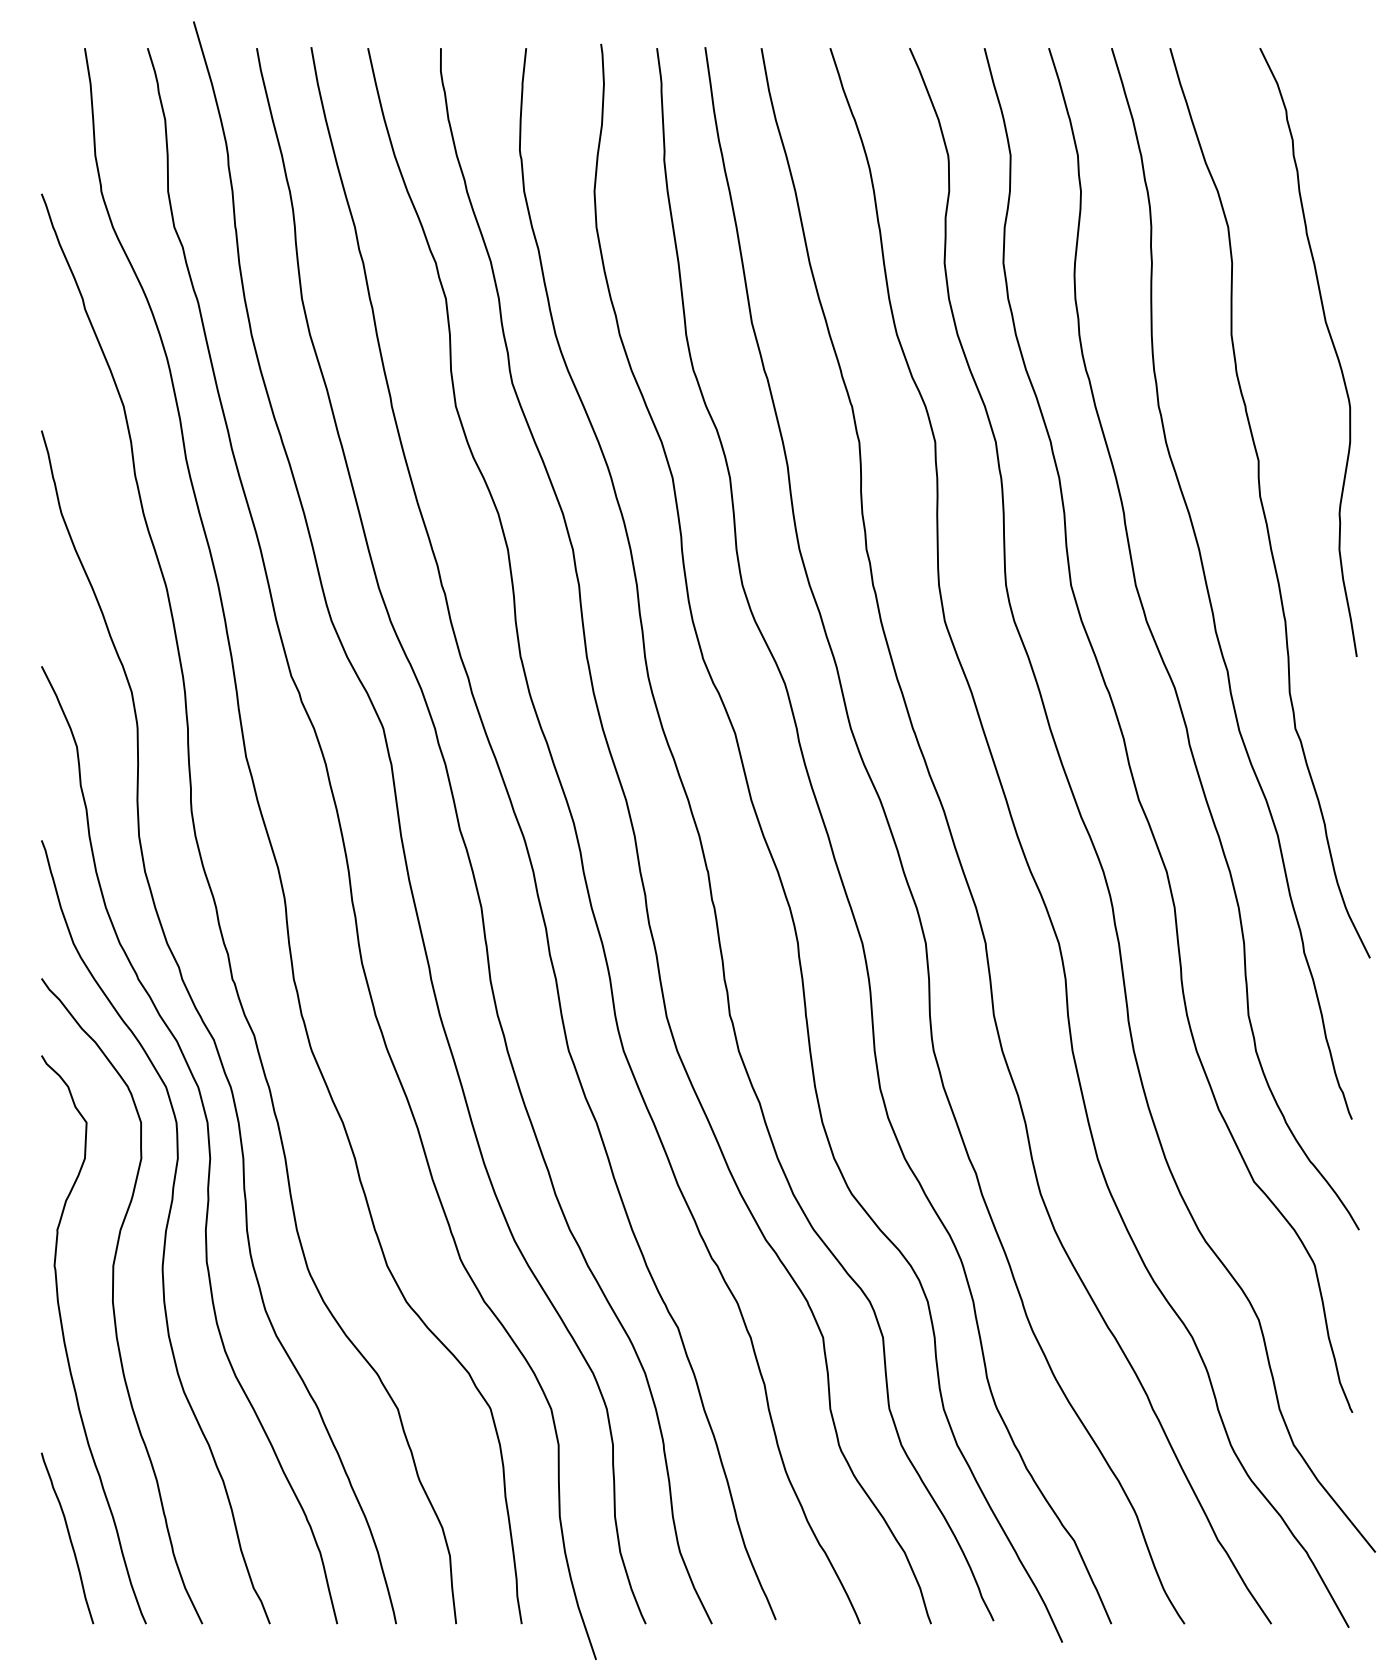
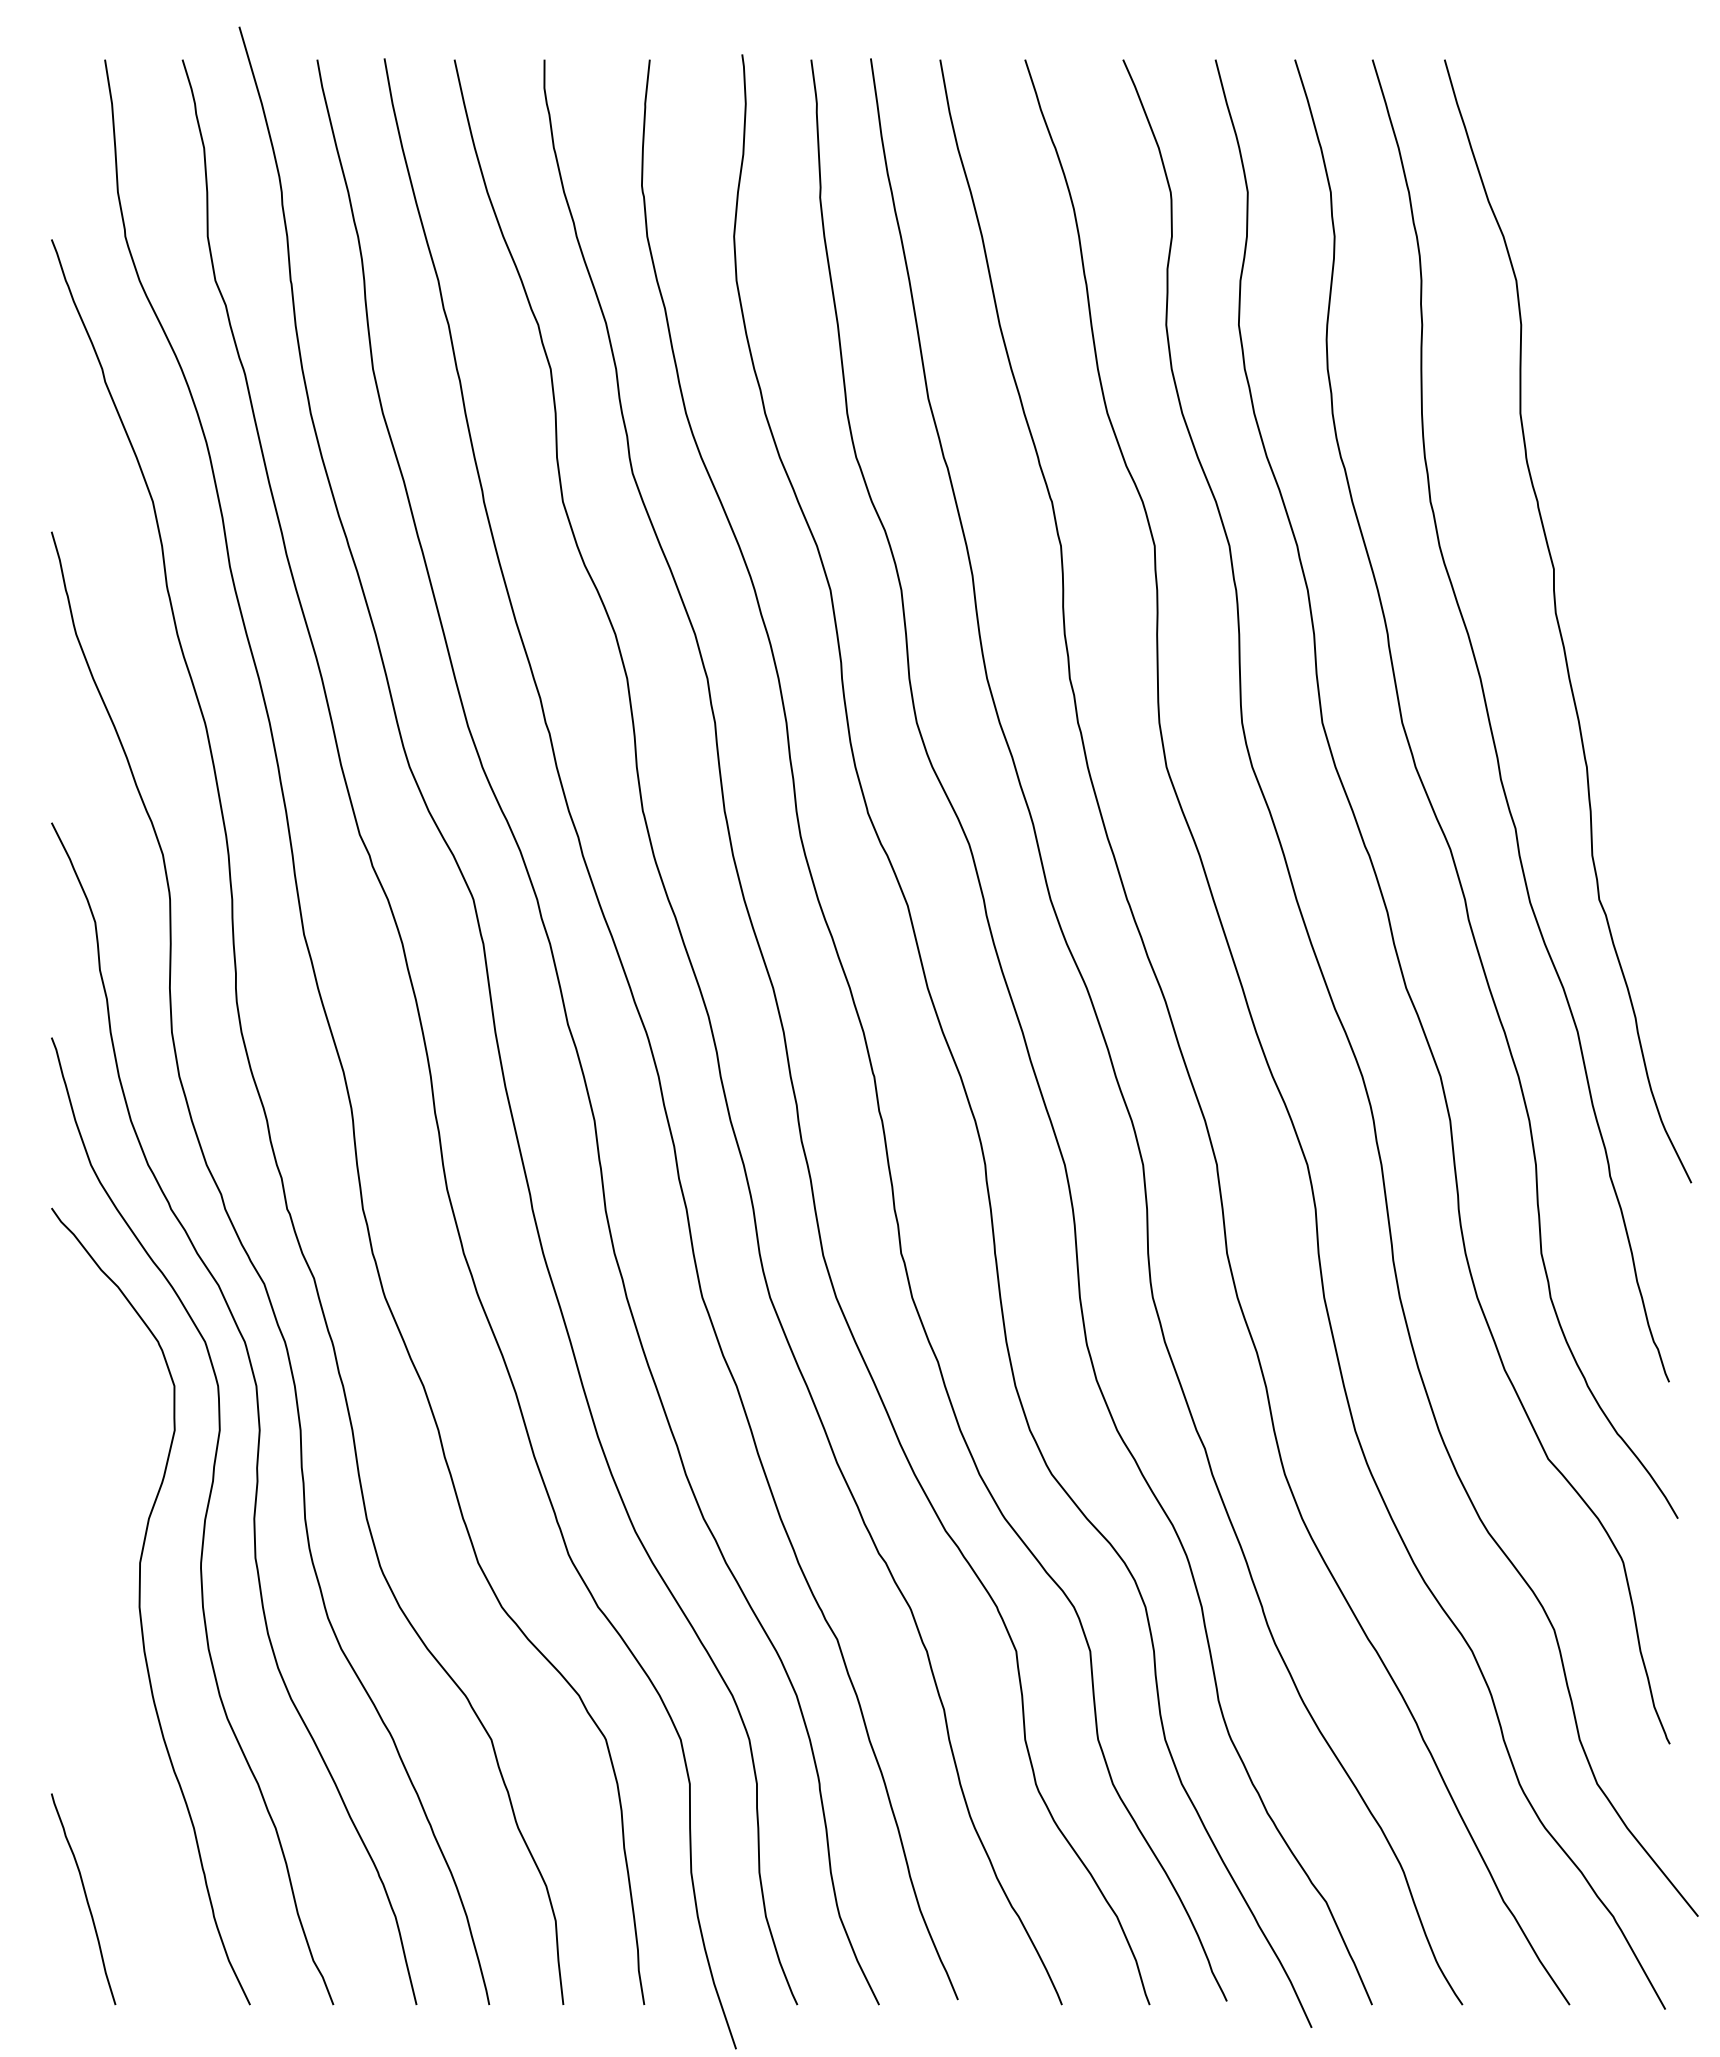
curve: (1332, 343) -> (1644, 424), removed
curve: (65, 1344) -> (81, 1659), removed

